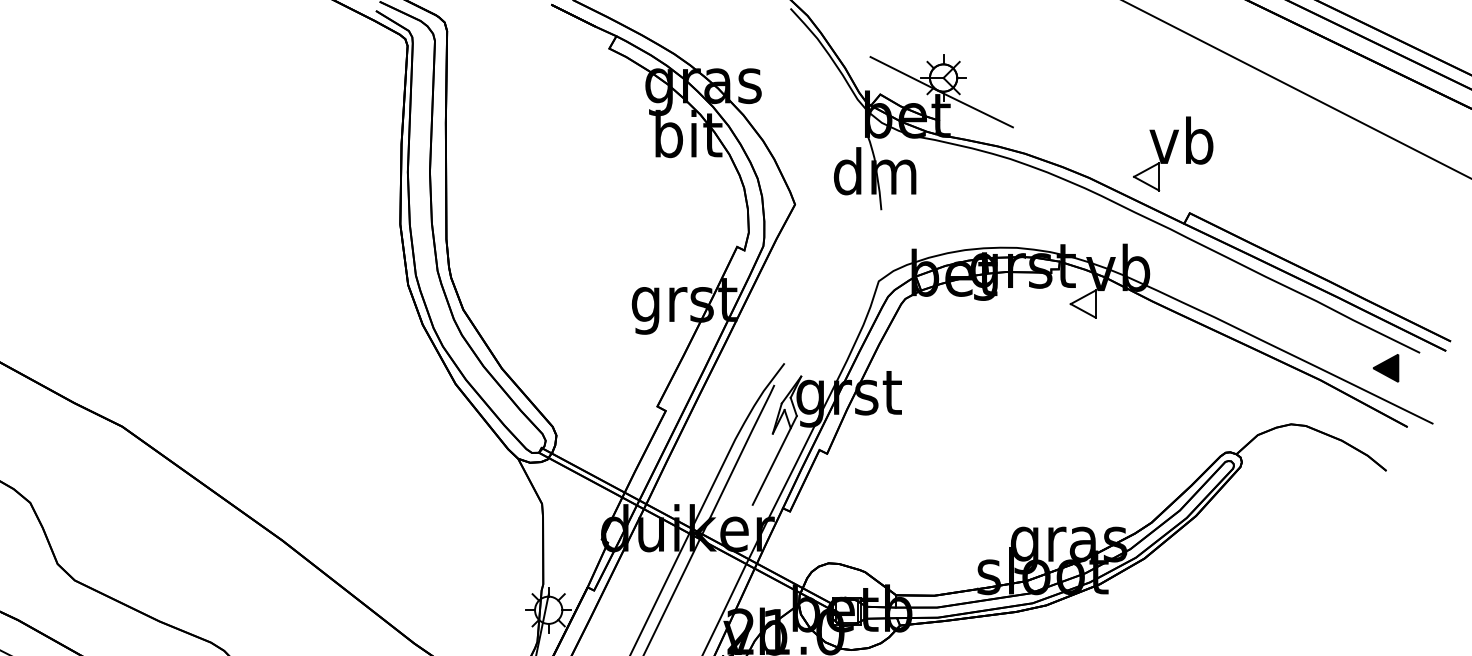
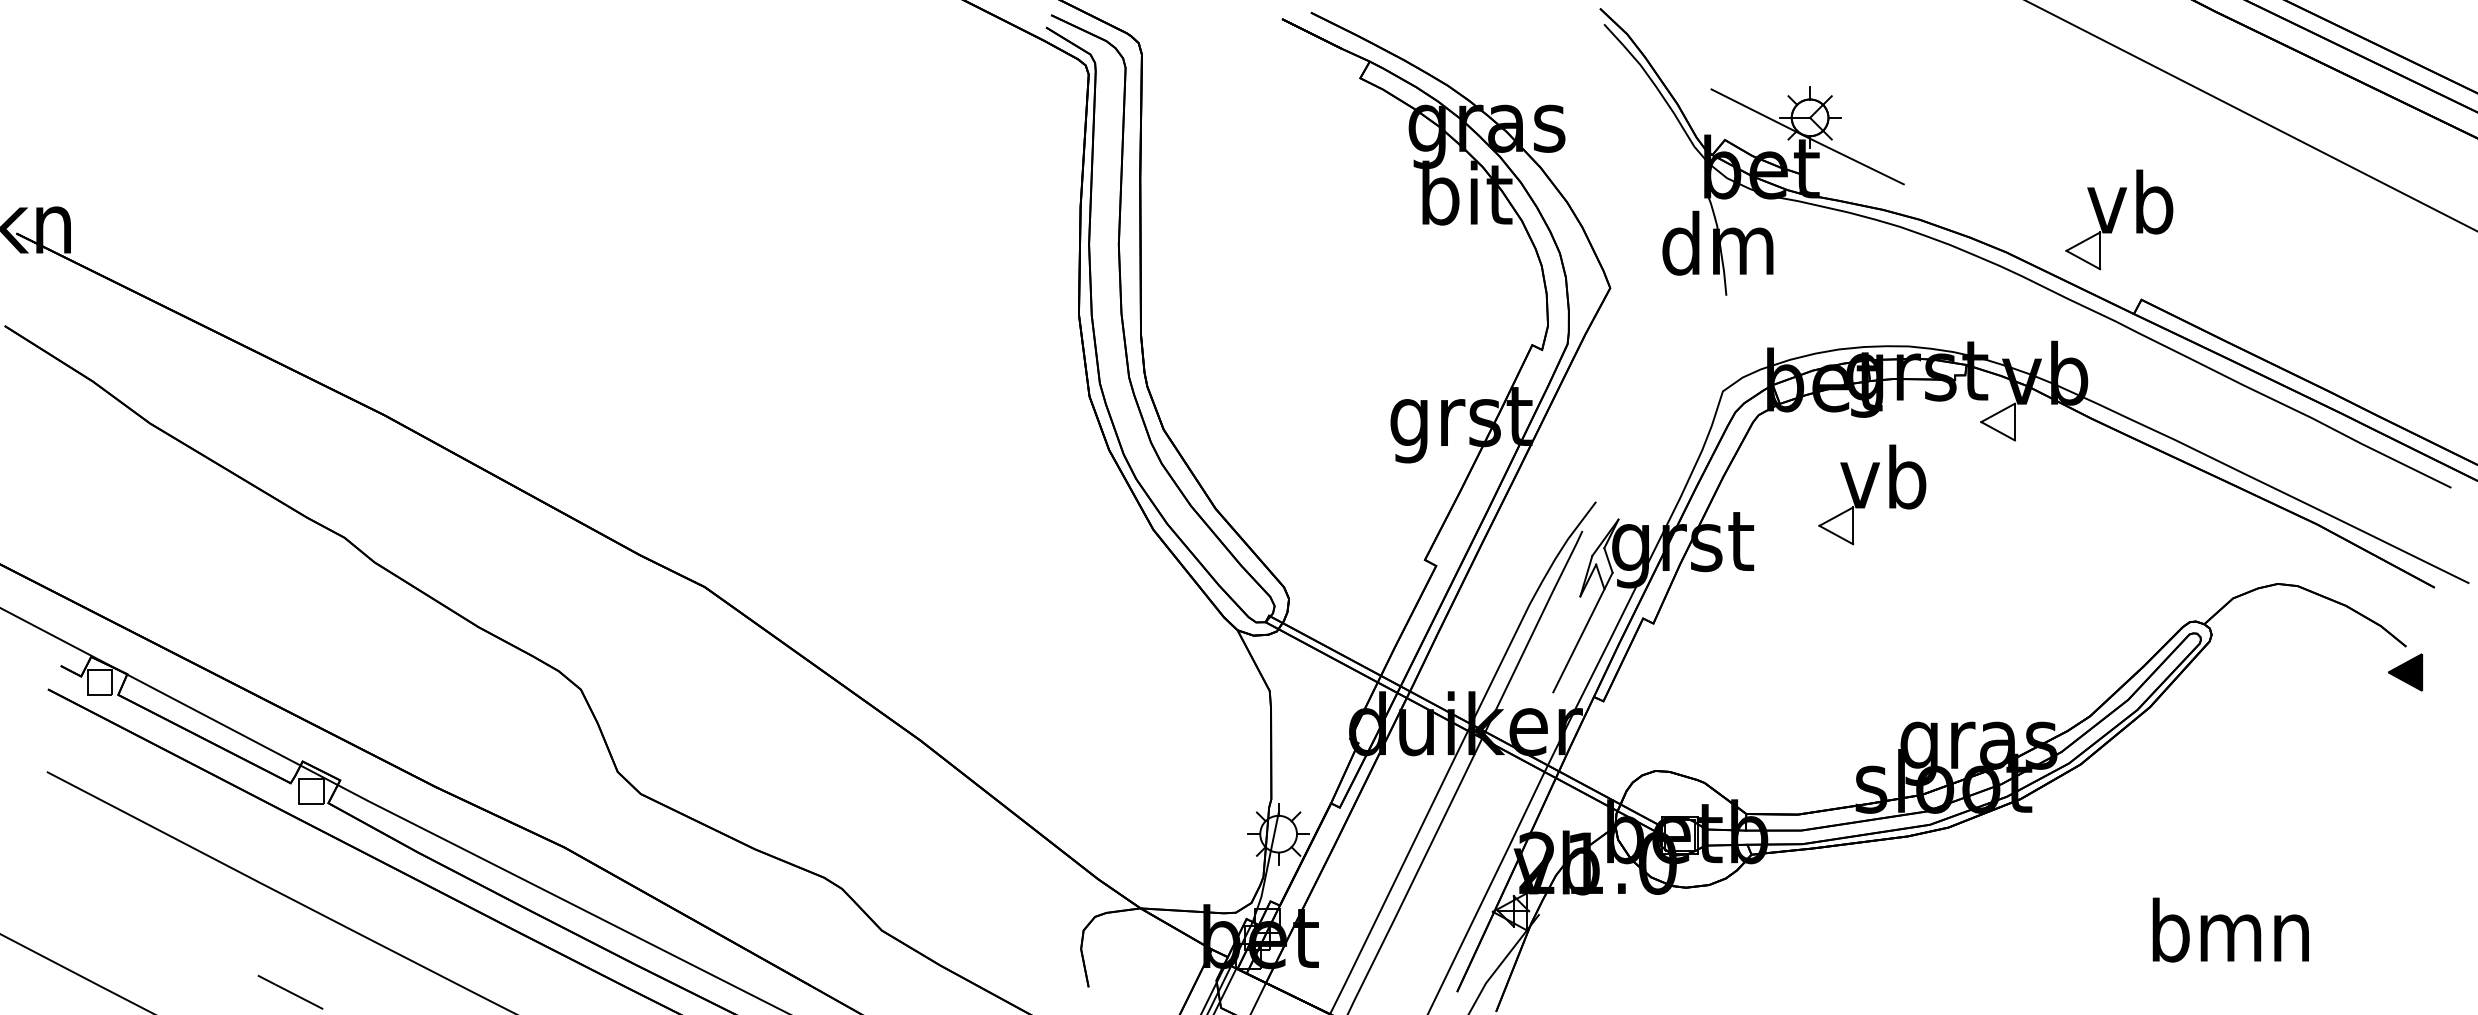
part: (989, 357) -> (1872, 494), added
part: (1385, 368) -> (2405, 672), moved

